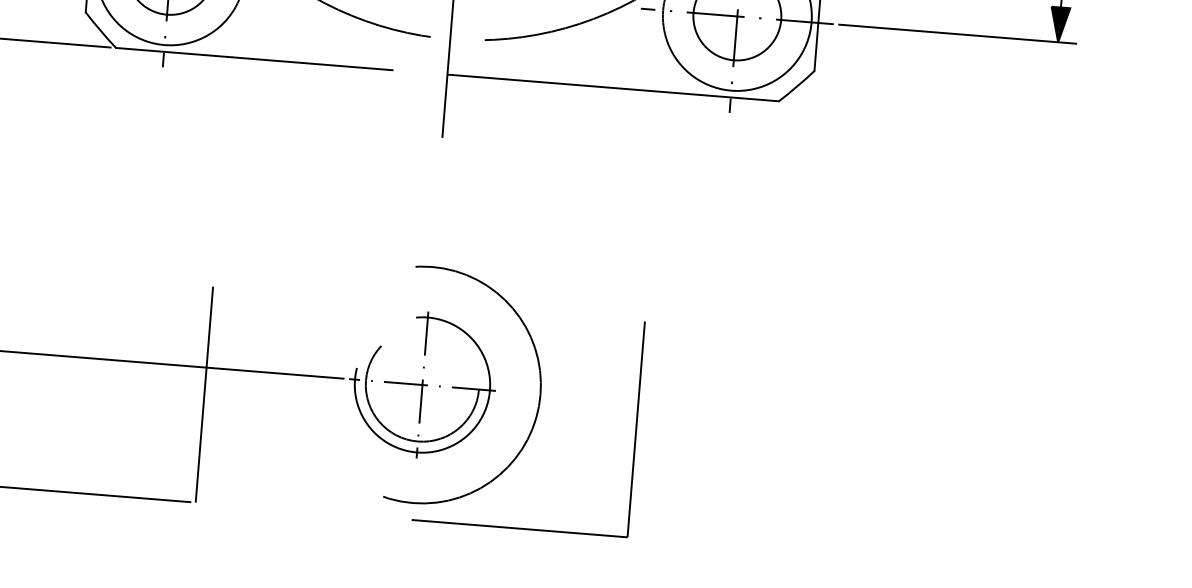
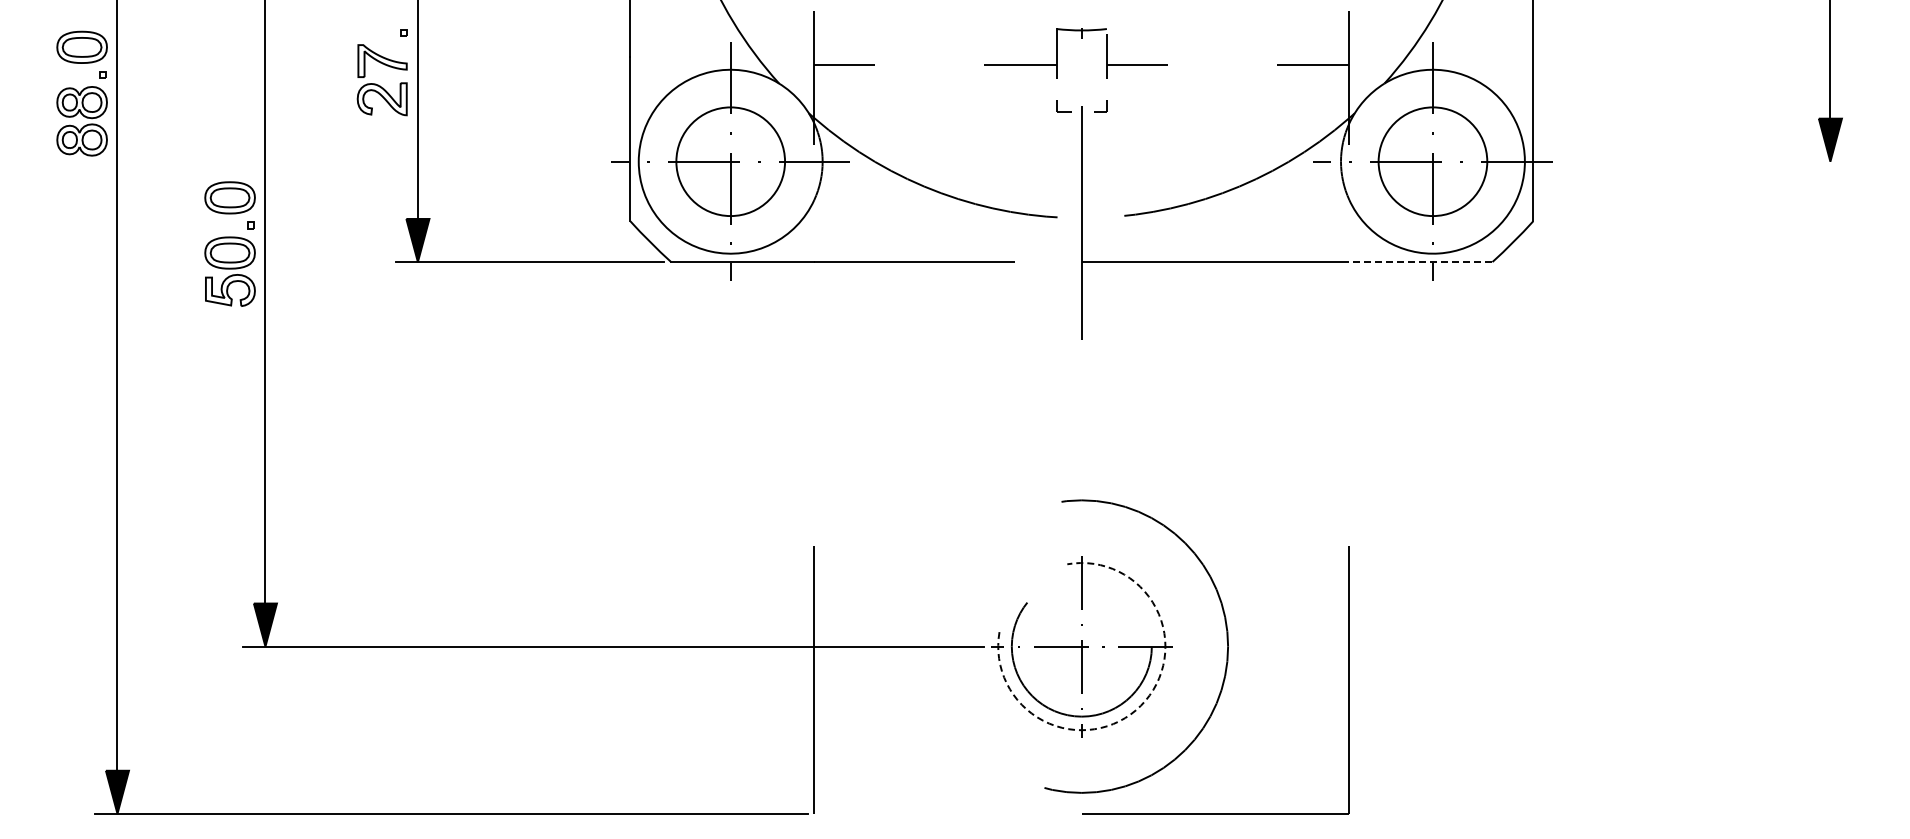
line: (957, 33) -> (1705, 161), removed
line: (720, 96) -> (1420, 262), solid -> dashed
arc: (466, 436) -> (1140, 705), solid -> dashed

